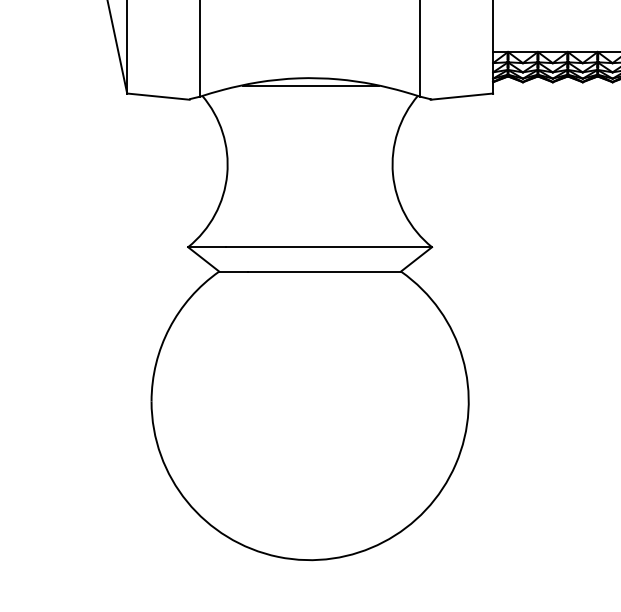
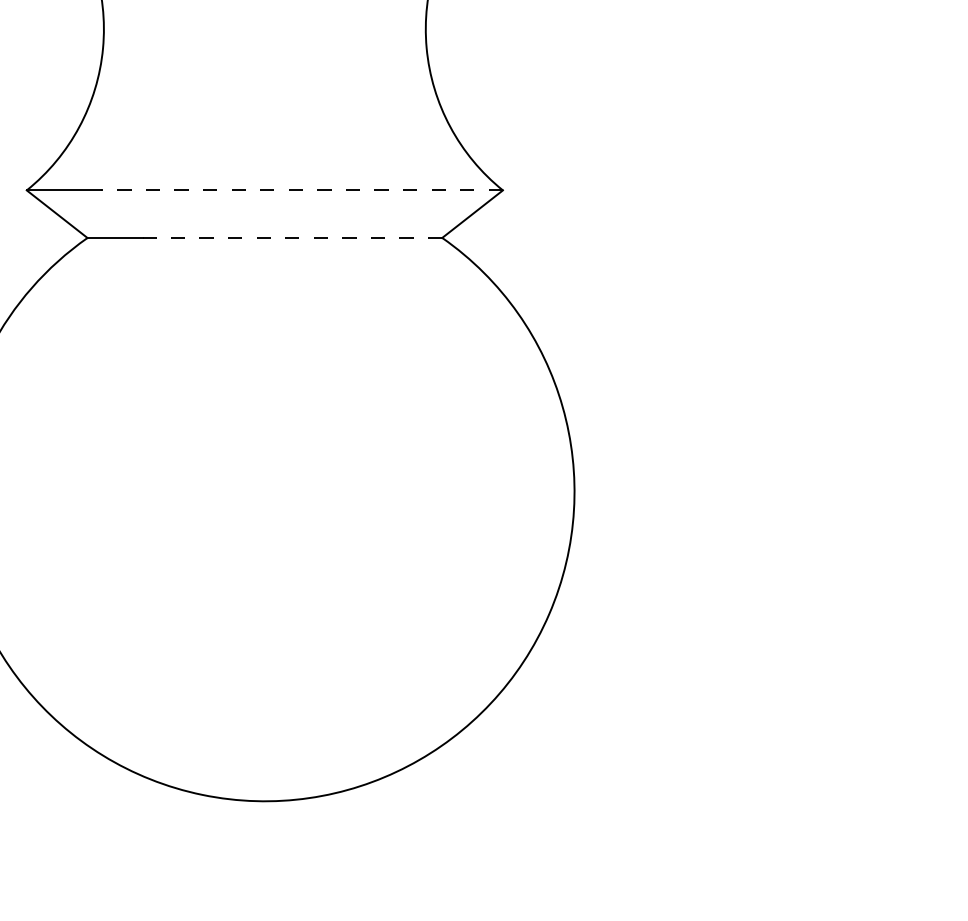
line: (329, 247) -> (302, 190), solid -> dashed
line: (324, 271) -> (292, 237), solid -> dashed

